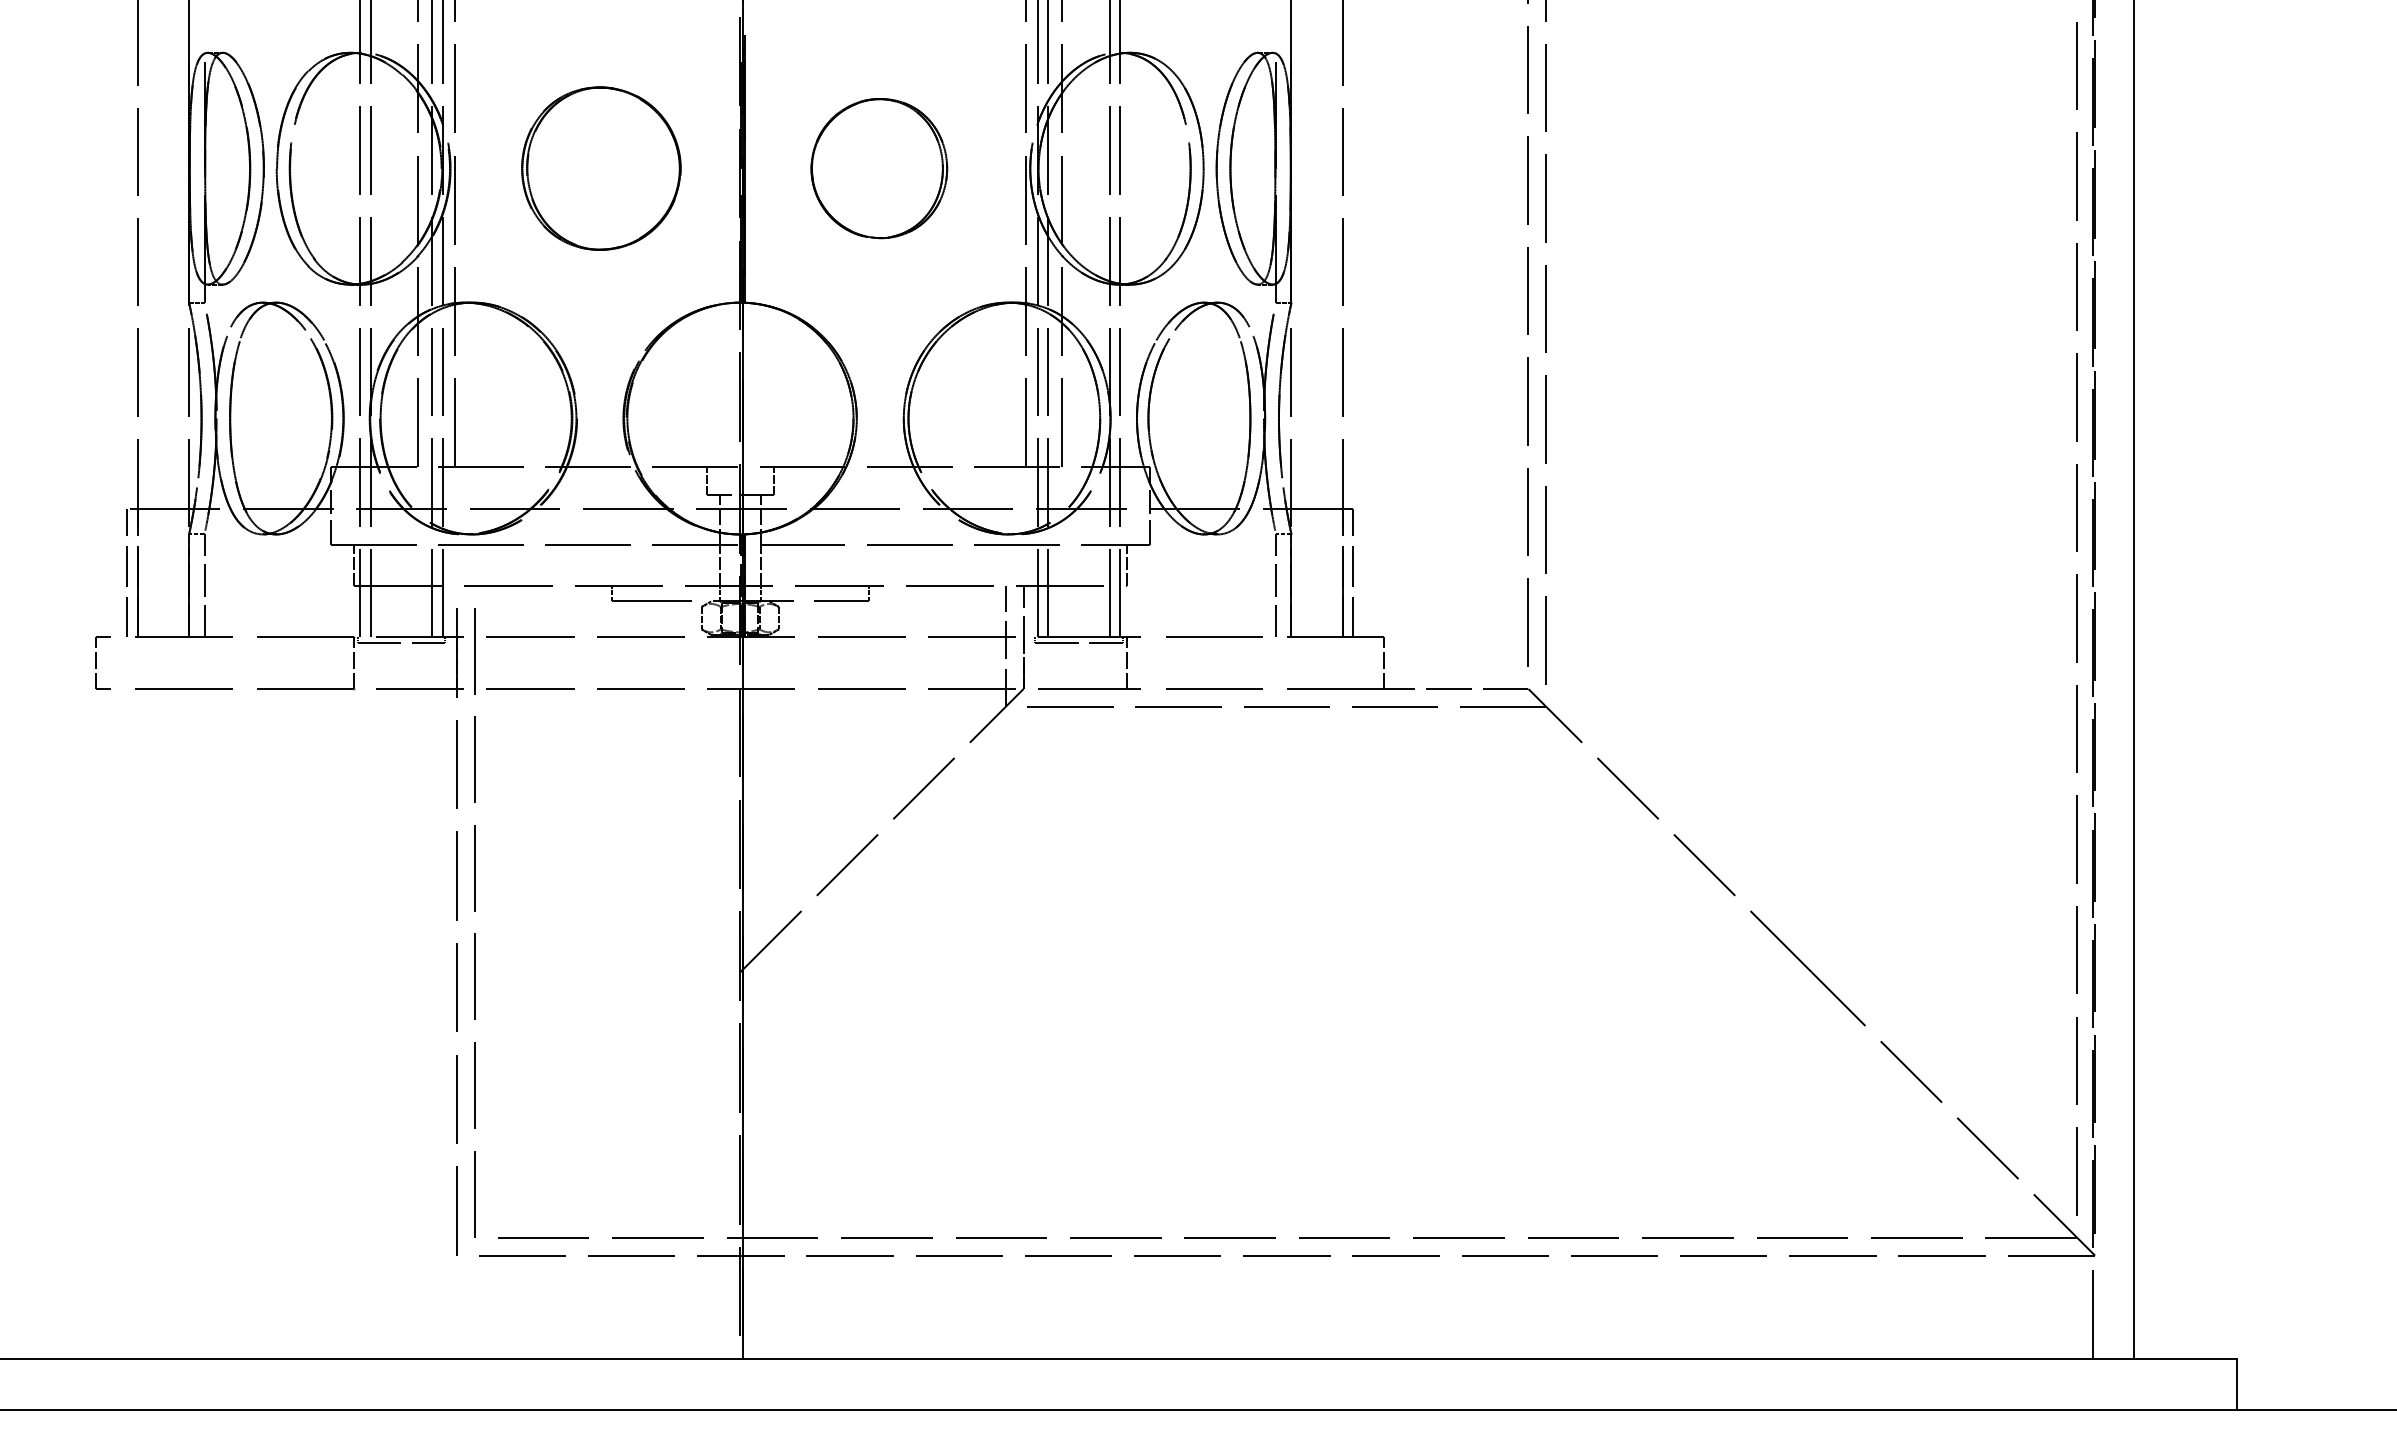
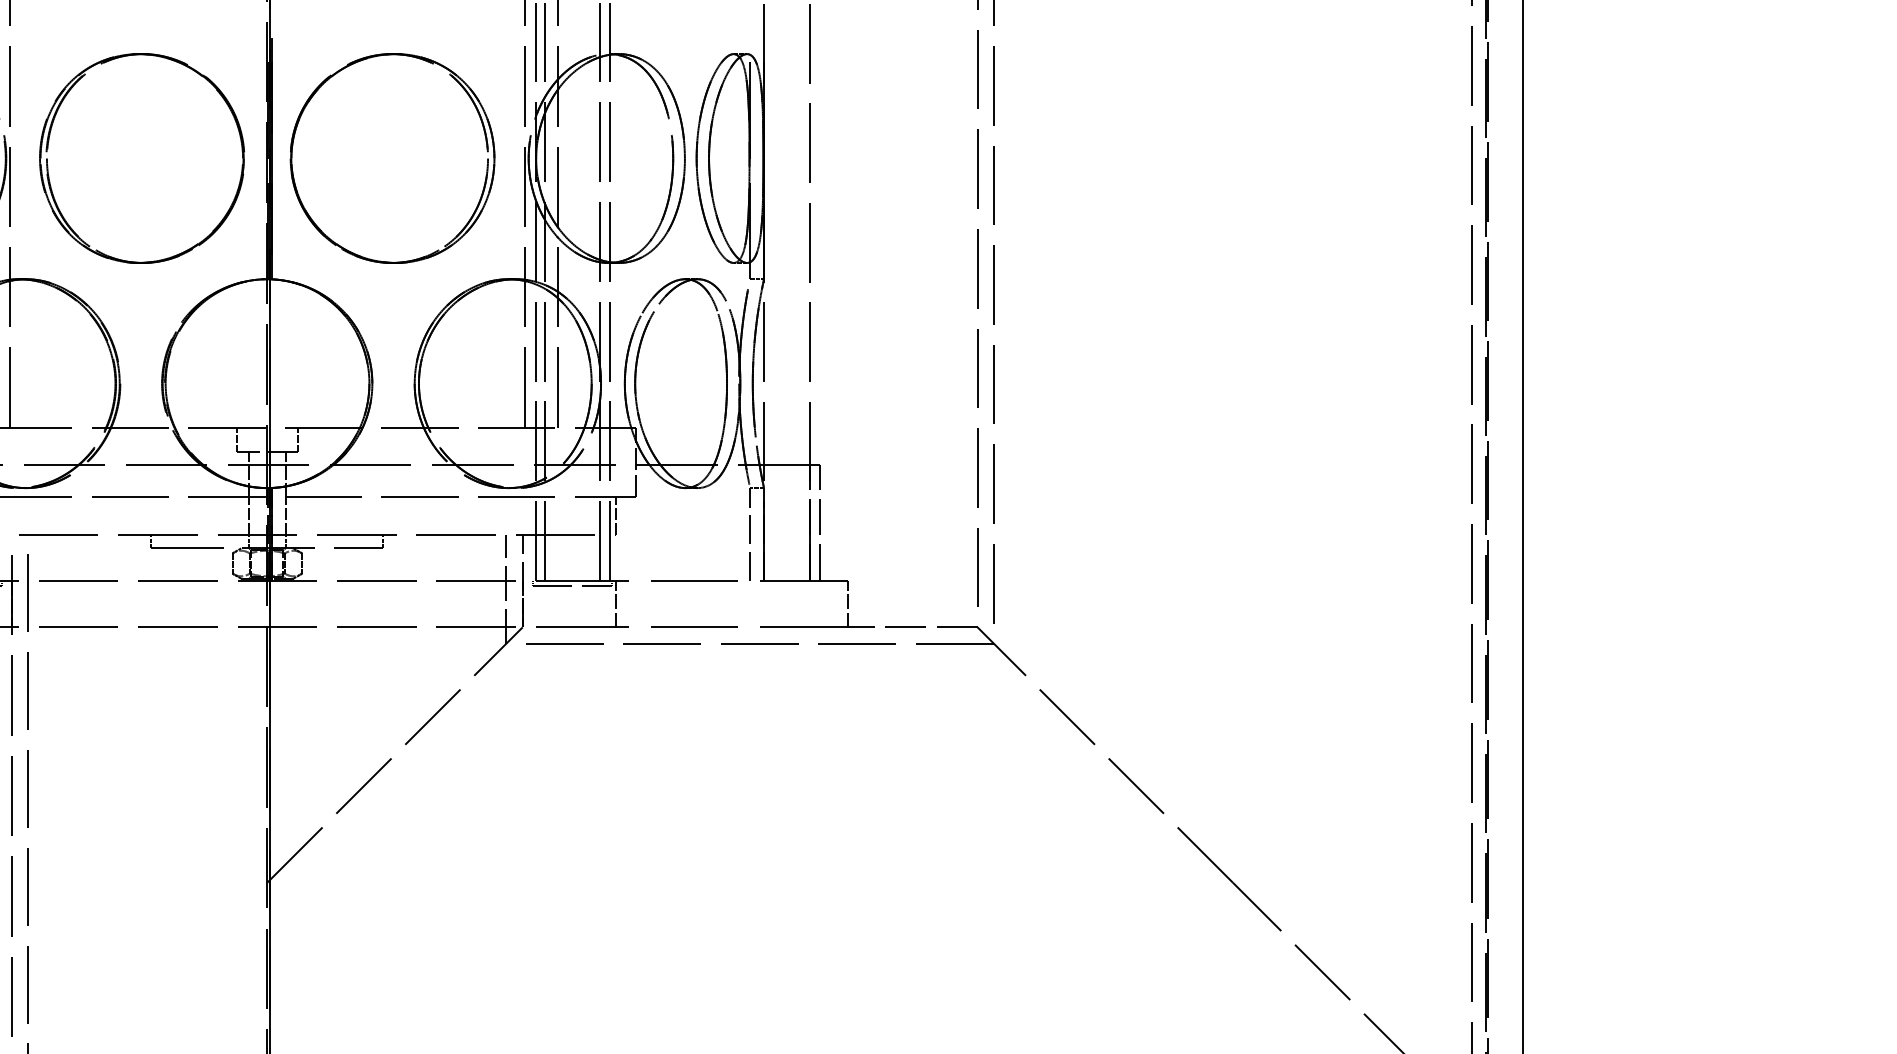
part: (601, 168) -> (142, 158), size x1.43
part: (879, 168) -> (392, 158), size x1.67

